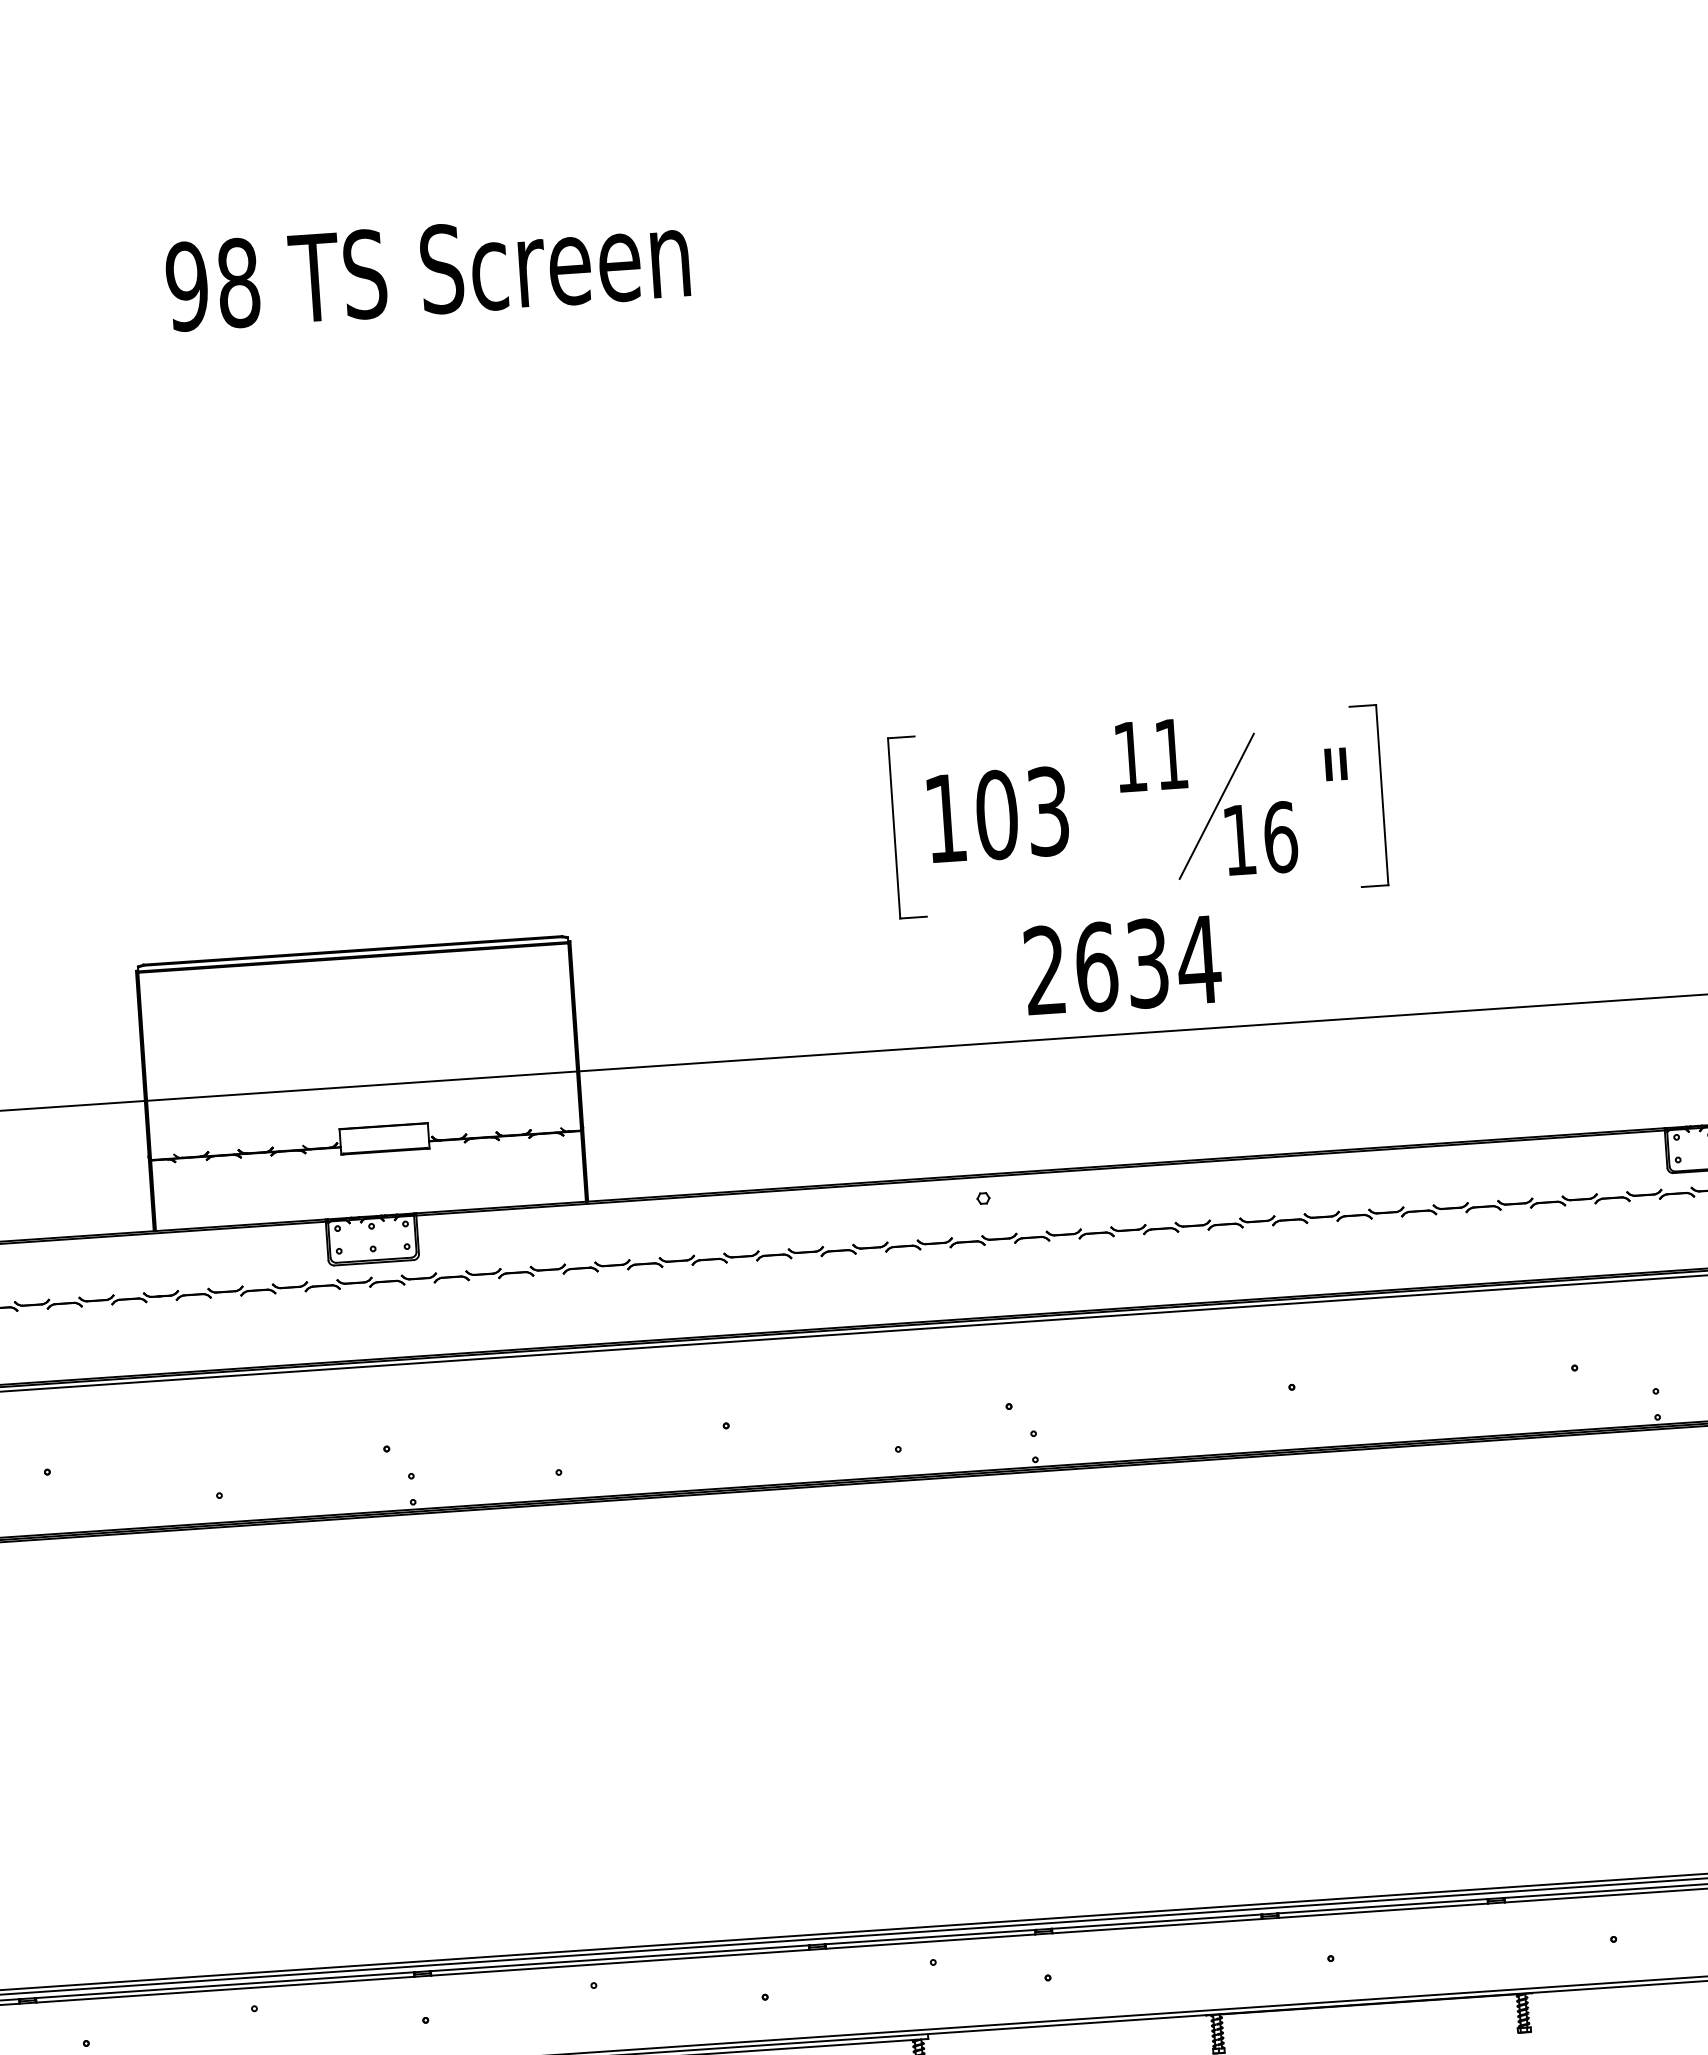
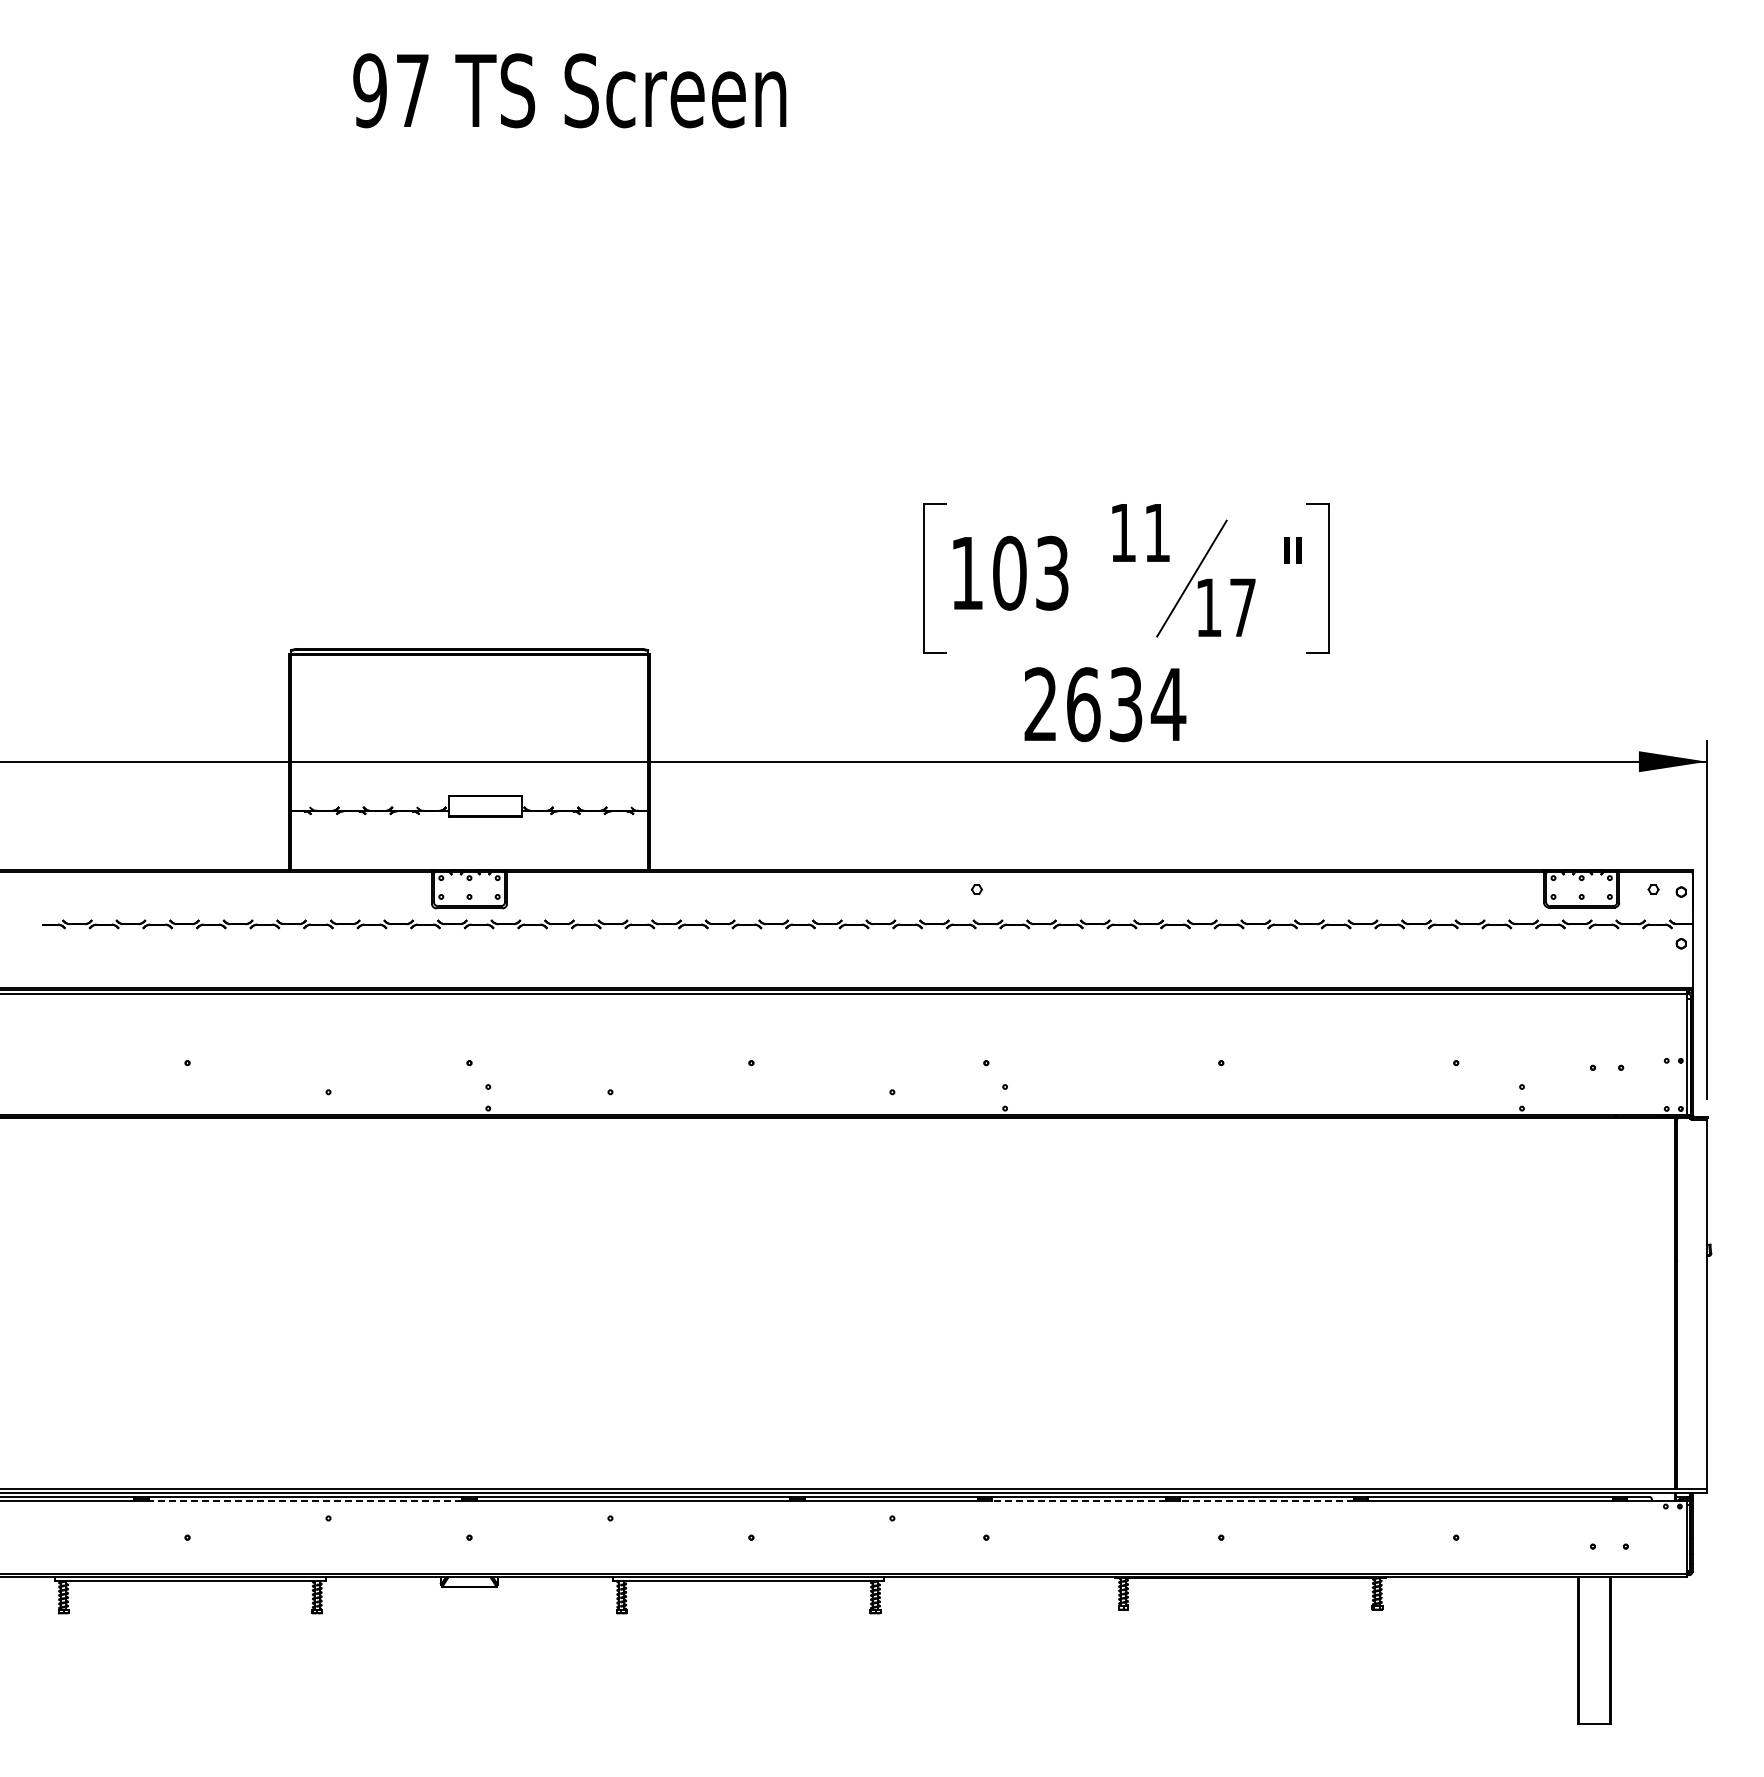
text: (238, 282) -> (412, 90), 98 -> 97
text: (1280, 837) -> (1242, 607), 16 -> 17
line: (1383, 1911) -> (1267, 1501), solid -> dashed
line: (1157, 1926) -> (1079, 1501), solid -> dashed
line: (225, 1990) -> (305, 1501), solid -> dashed

